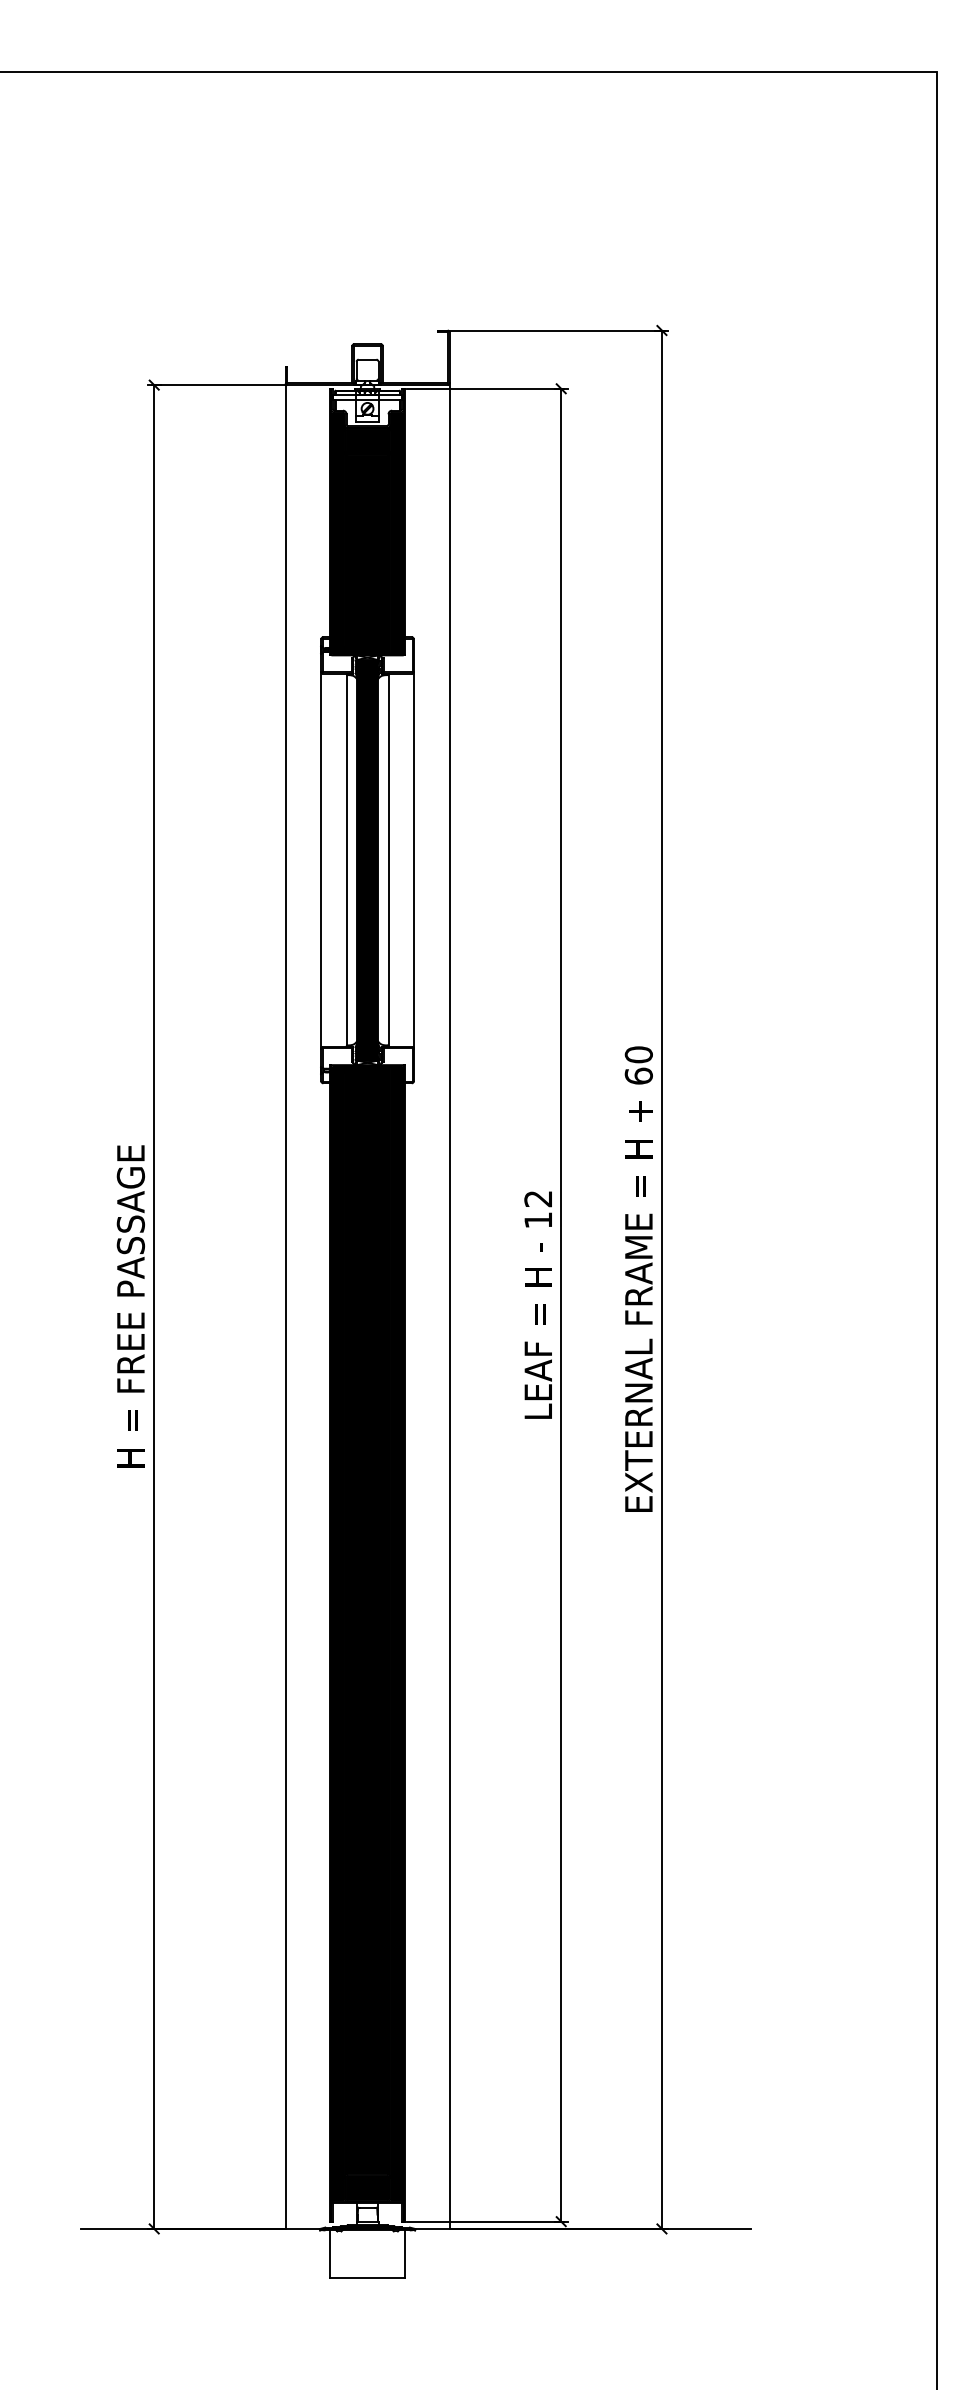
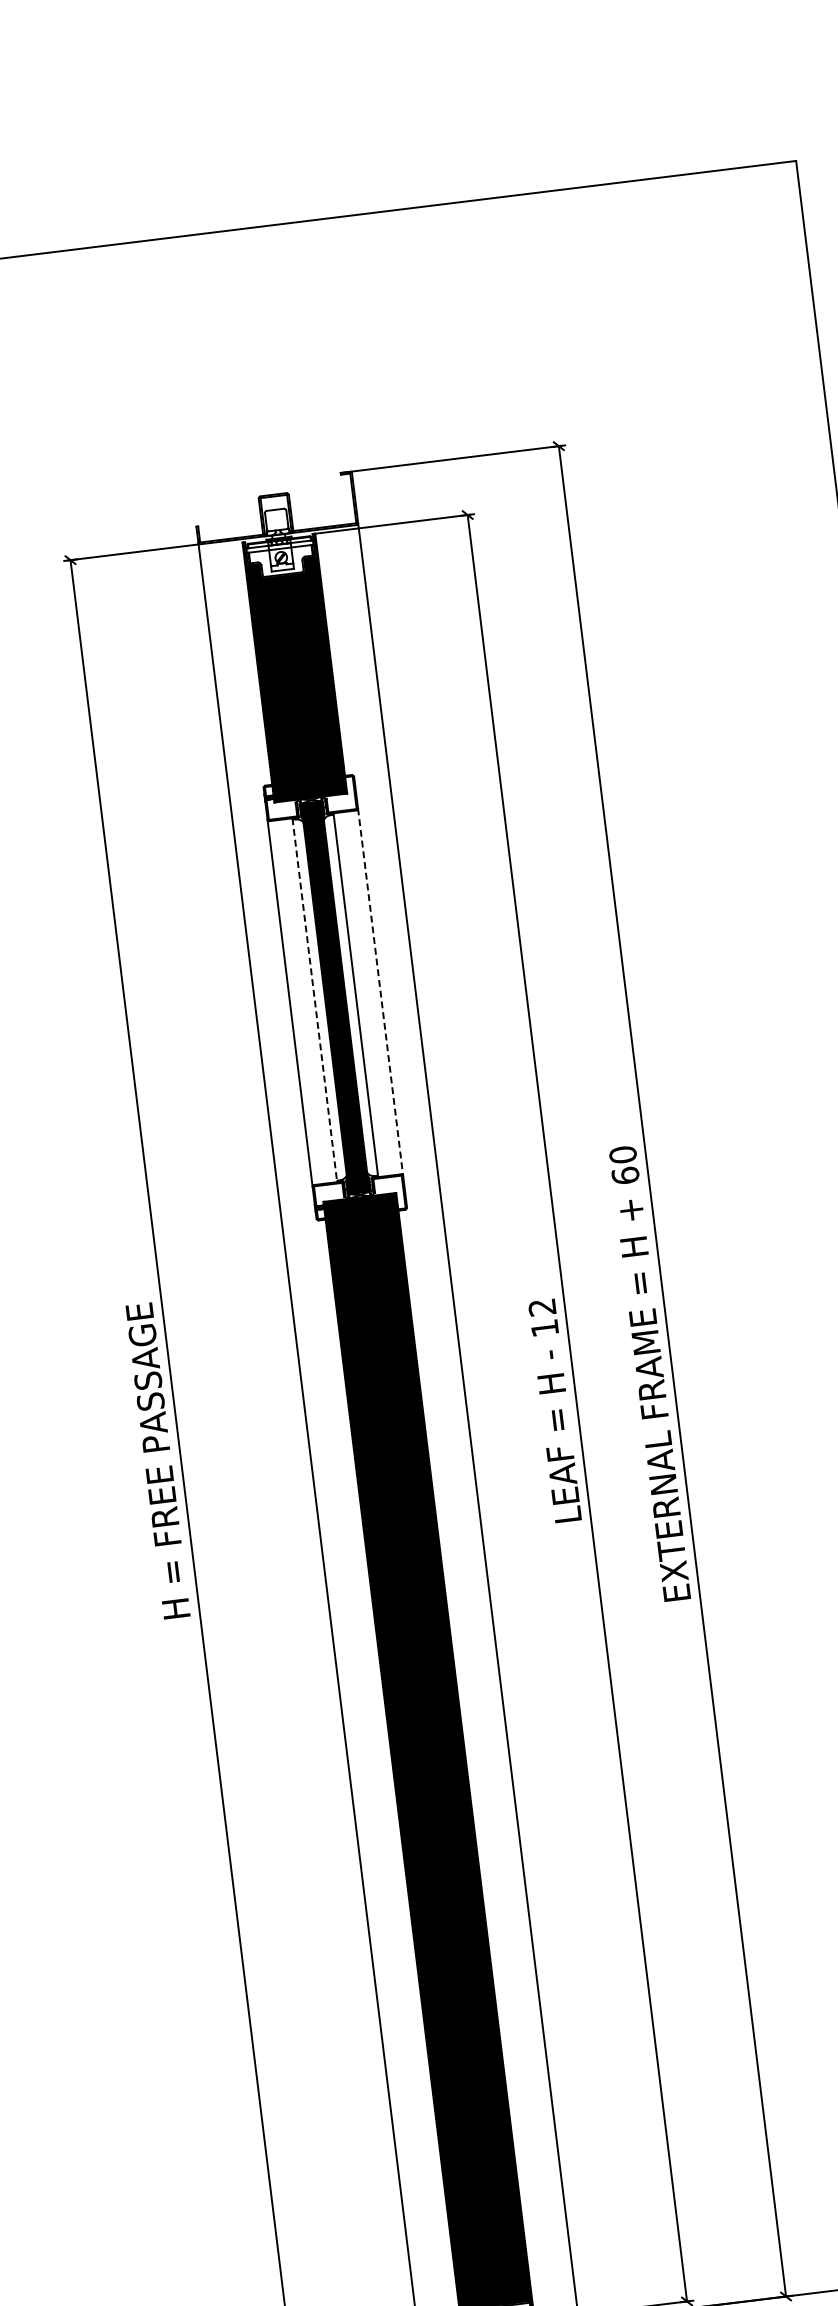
line: (346, 860) -> (314, 1000), solid -> dashed
line: (414, 860) -> (381, 992), solid -> dashed

